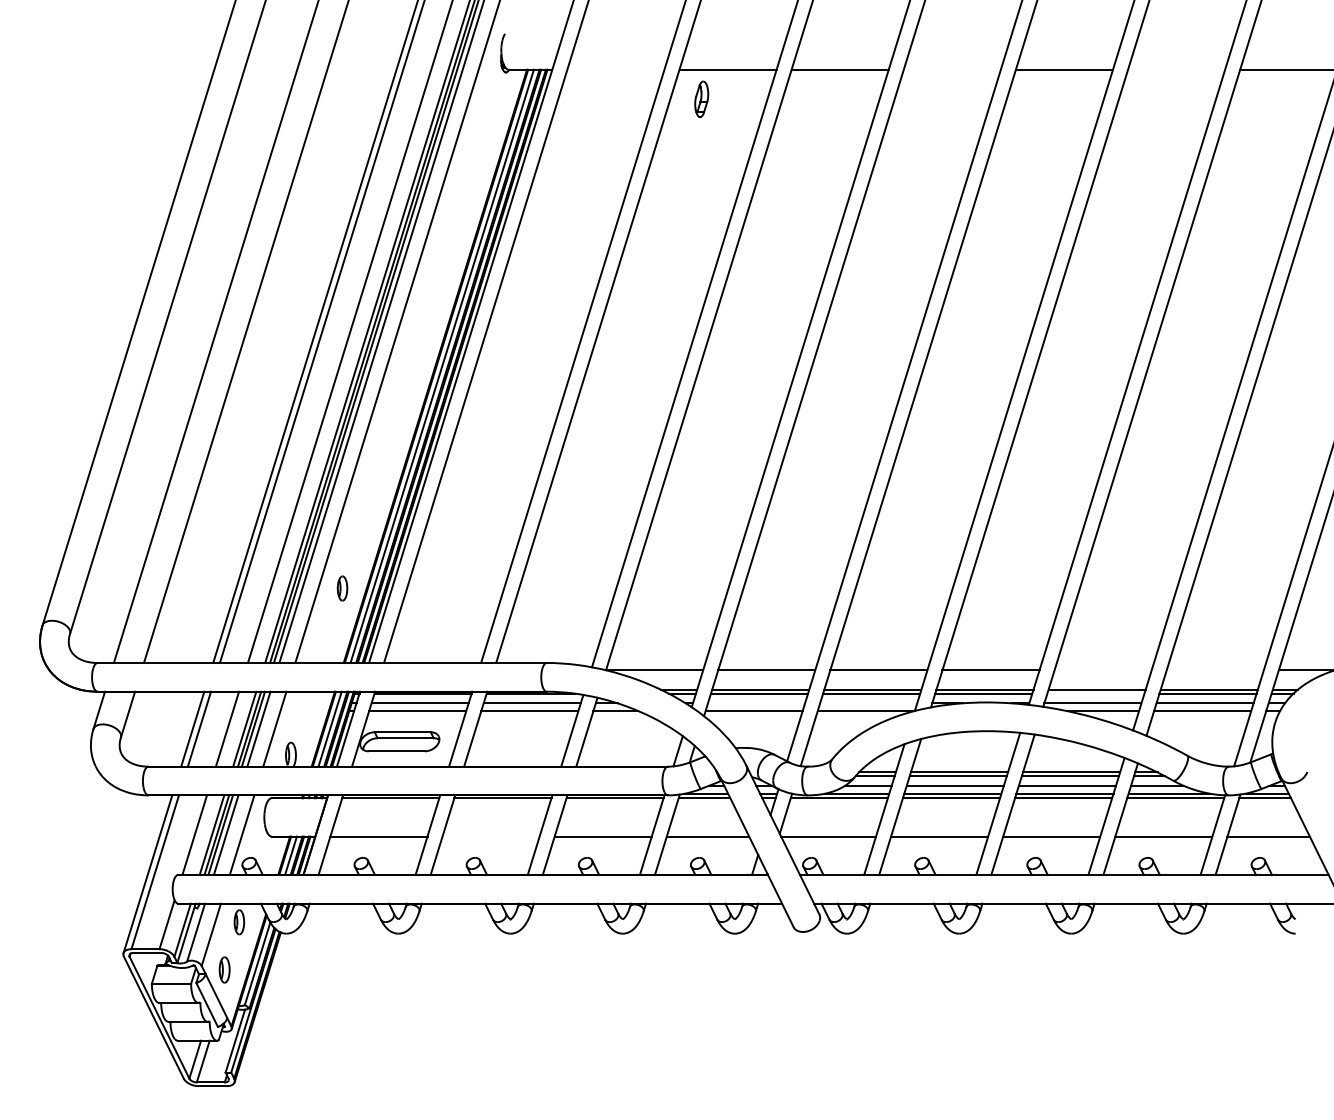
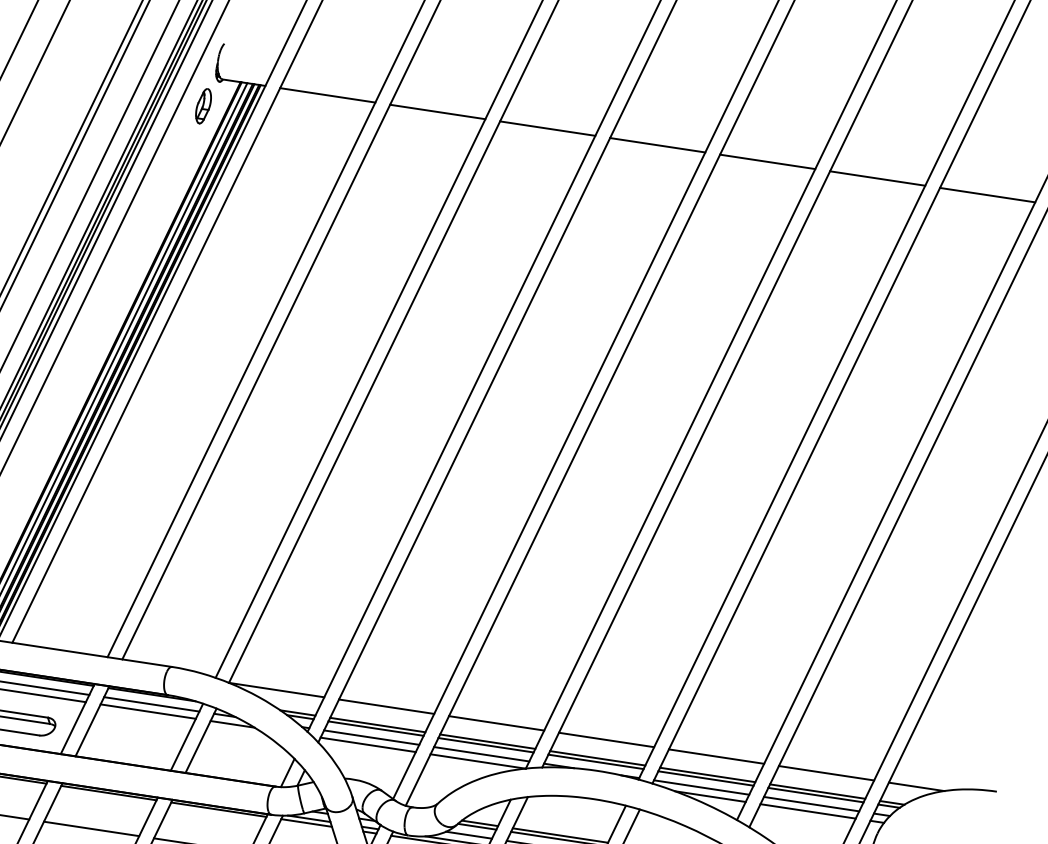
line: (615, 69) -> (327, 95), added
line: (951, 69) -> (656, 144), added
line: (1176, 69) -> (877, 178), added
part: (701, 99) -> (203, 106), moved
line: (1102, 670) -> (715, 756), added
line: (1214, 670) -> (825, 773), added
line: (1095, 693) -> (705, 778), added
line: (756, 703) -> (371, 737), added
line: (868, 703) -> (481, 754), added
line: (490, 836) -> (91, 828), added

